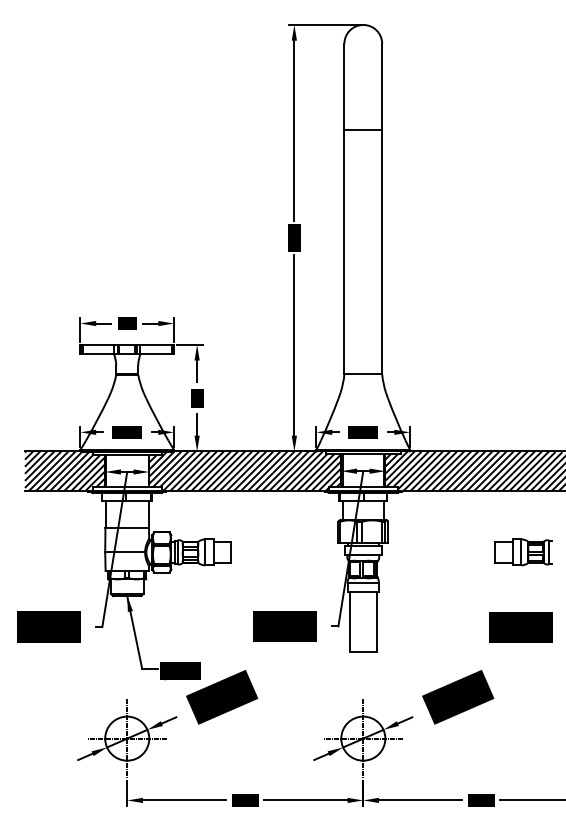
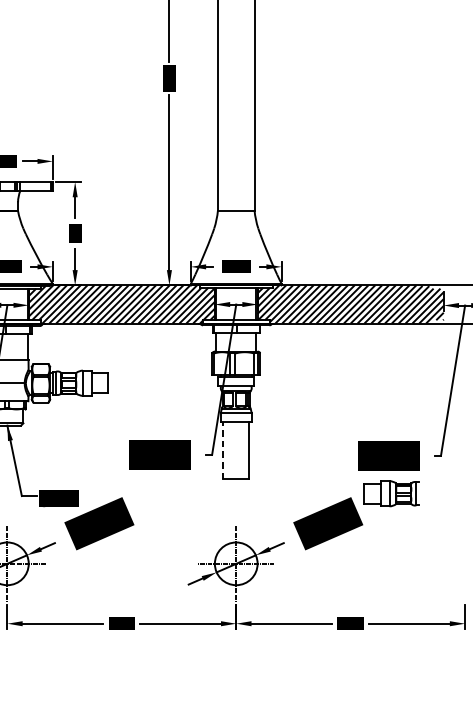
part: (523, 552) -> (391, 493), moved
line: (349, 621) -> (222, 450), solid -> dashed

